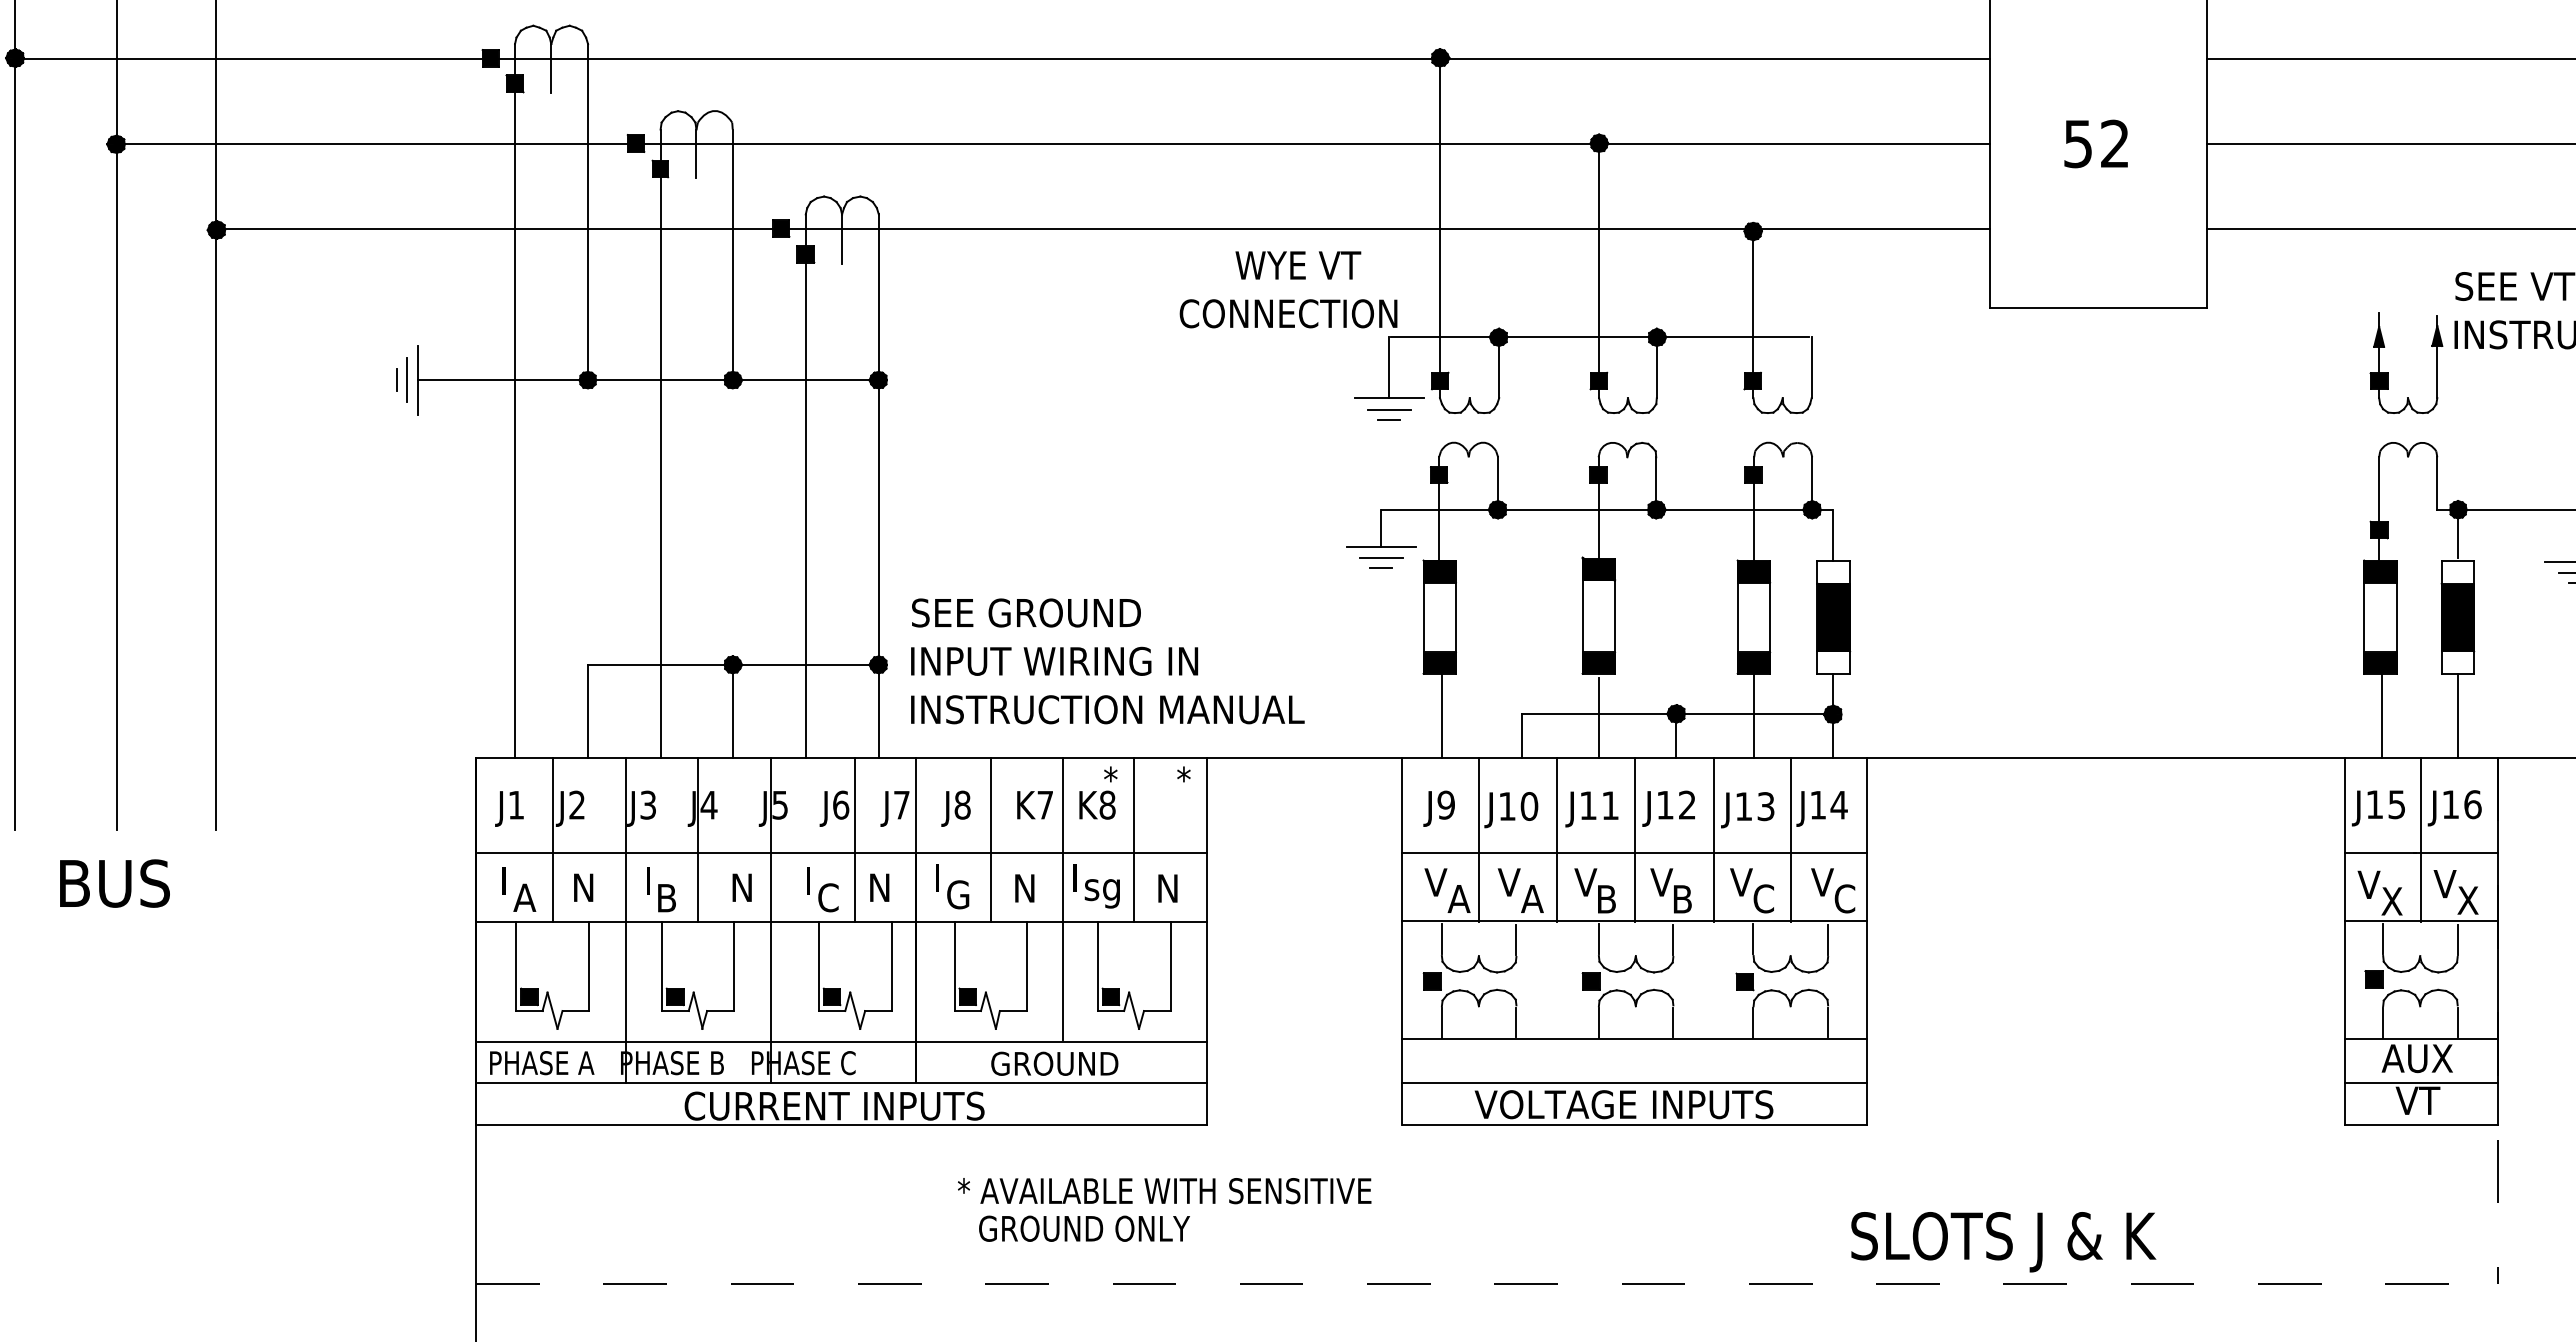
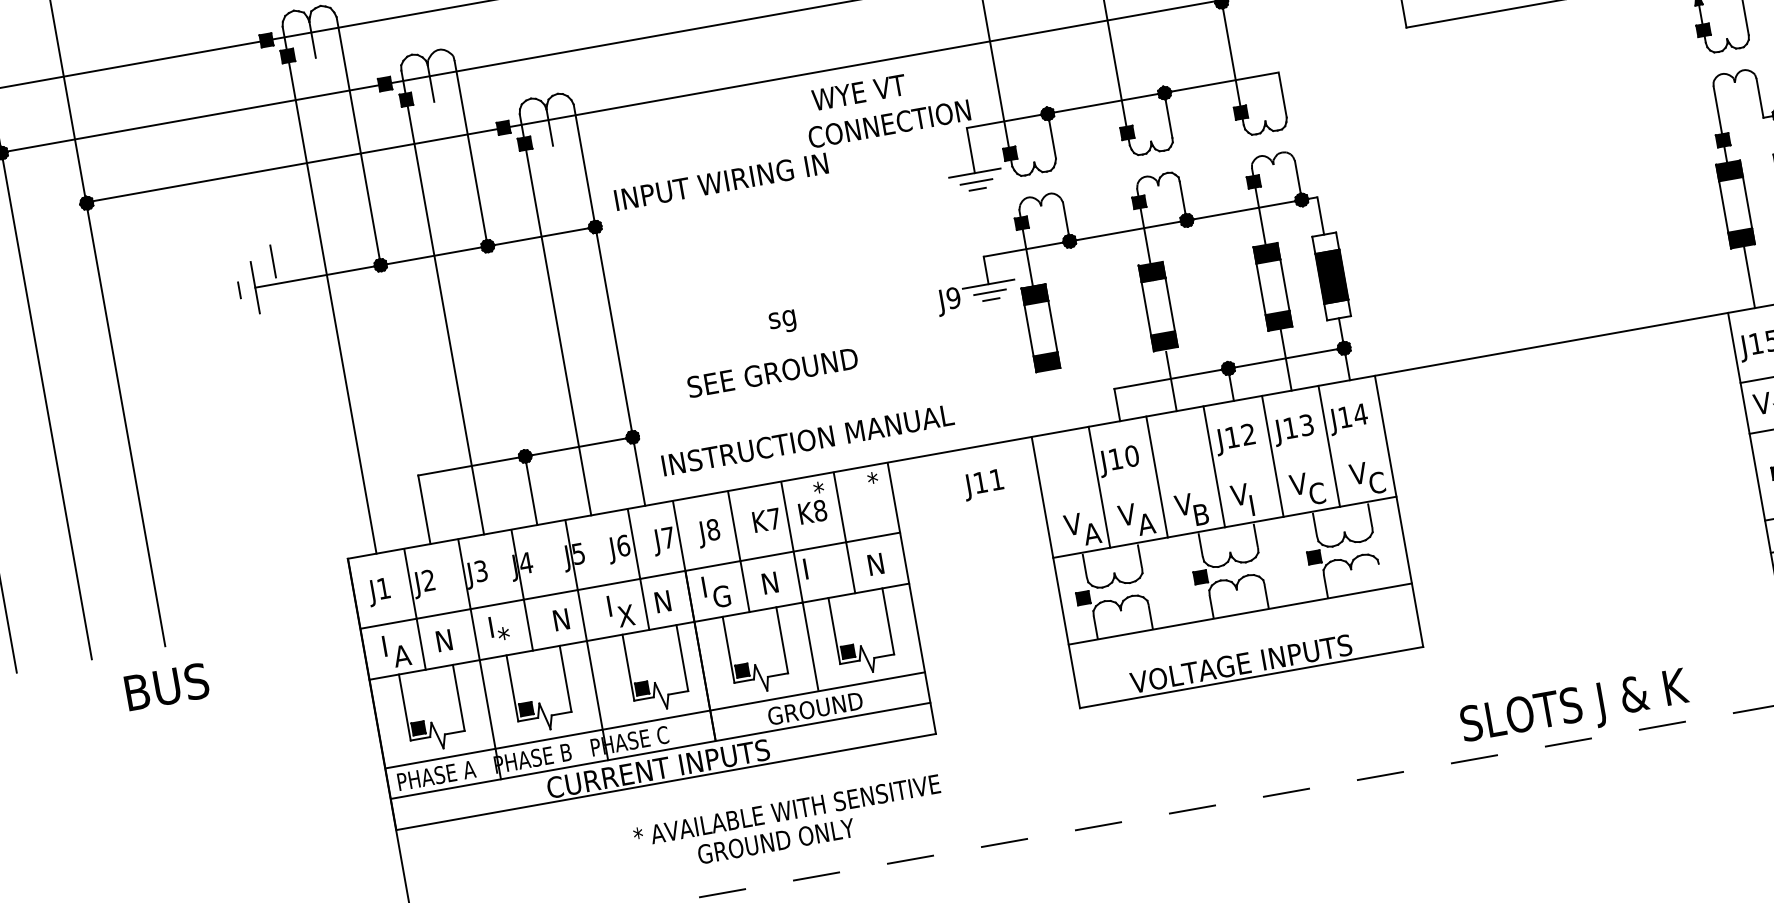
text: (1298, 265) -> (859, 92), moved
line: (406, 379) -> (272, 261), moved
text: (1026, 612) -> (772, 372), moved
text: (1054, 660) -> (721, 181), moved
line: (1441, 715) -> (1055, 400), removed
text: (1438, 808) -> (948, 301), moved
text: (1591, 809) -> (983, 485), moved
line: (1634, 852) -> (1215, 476), removed
text: (114, 883) -> (166, 686), moved
text: (1101, 893) -> (782, 322), moved
text: (665, 897) -> (506, 637), B -> *
text: (827, 897) -> (625, 615), C -> X
text: (1682, 899) -> (1257, 504), B -> I
line: (1828, 1022) -> (1381, 576), removed
line: (1634, 1082) -> (1245, 646), removed
text: (1164, 1191) -> (786, 811), moved
text: (1084, 1228) -> (776, 841), moved
text: (2003, 1242) -> (1574, 709), moved

